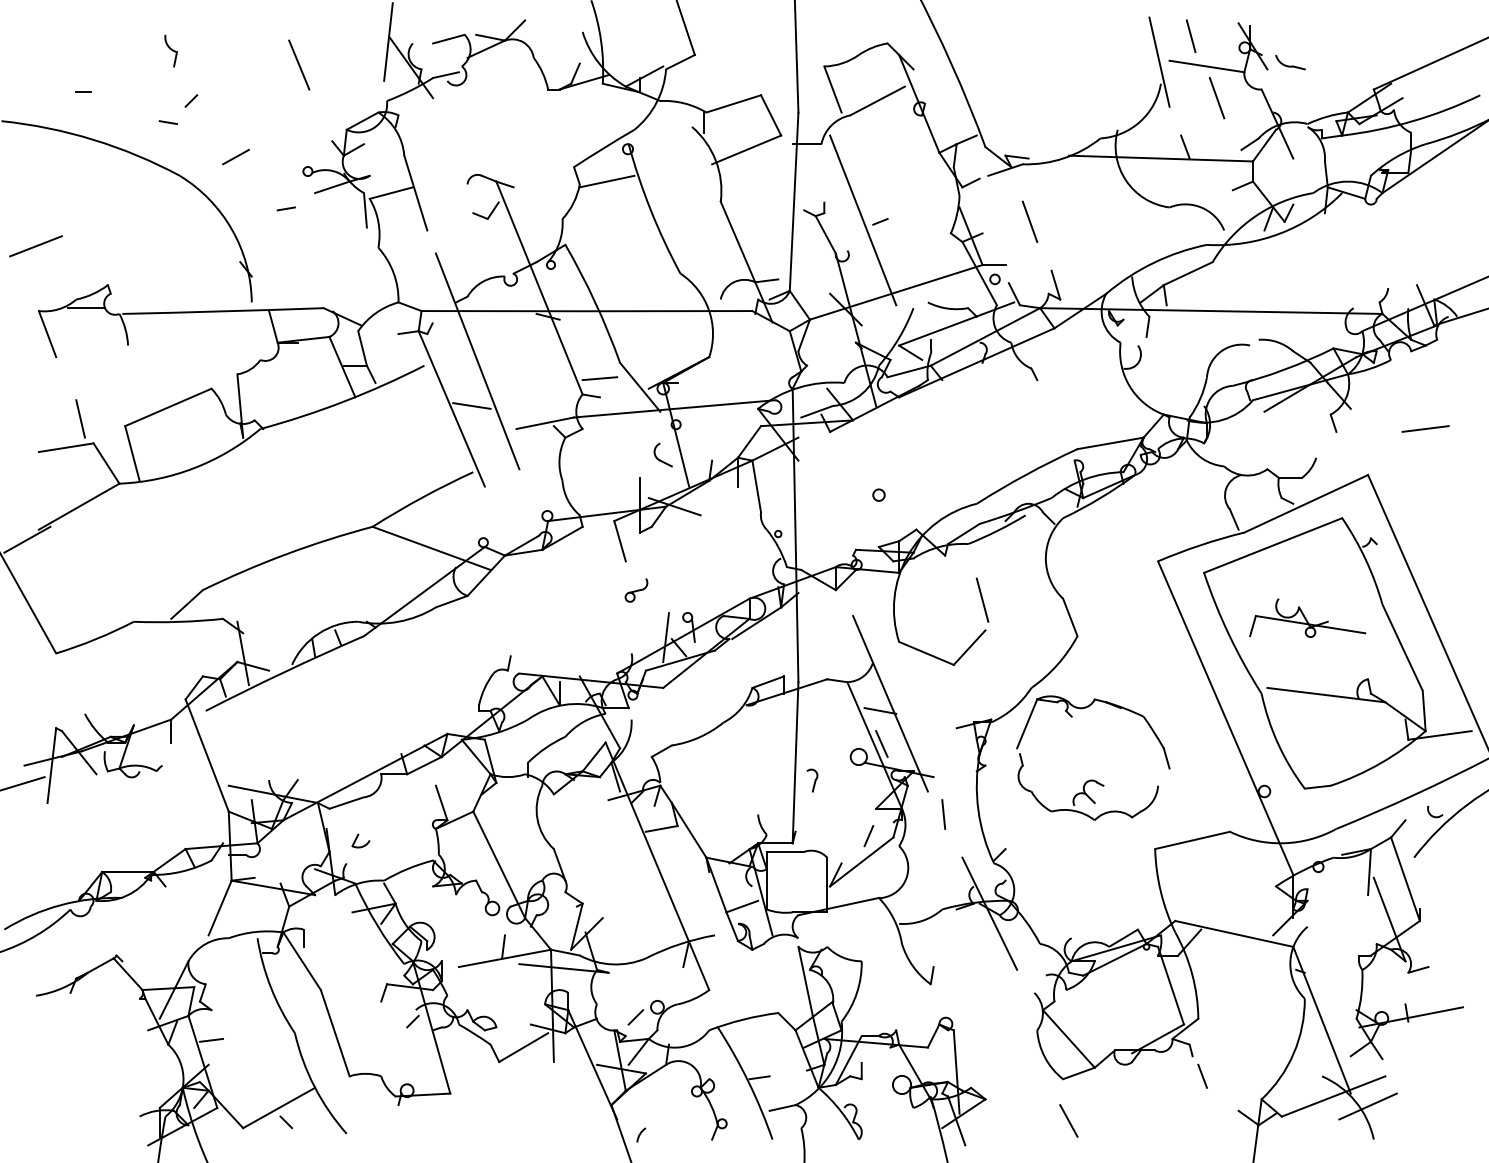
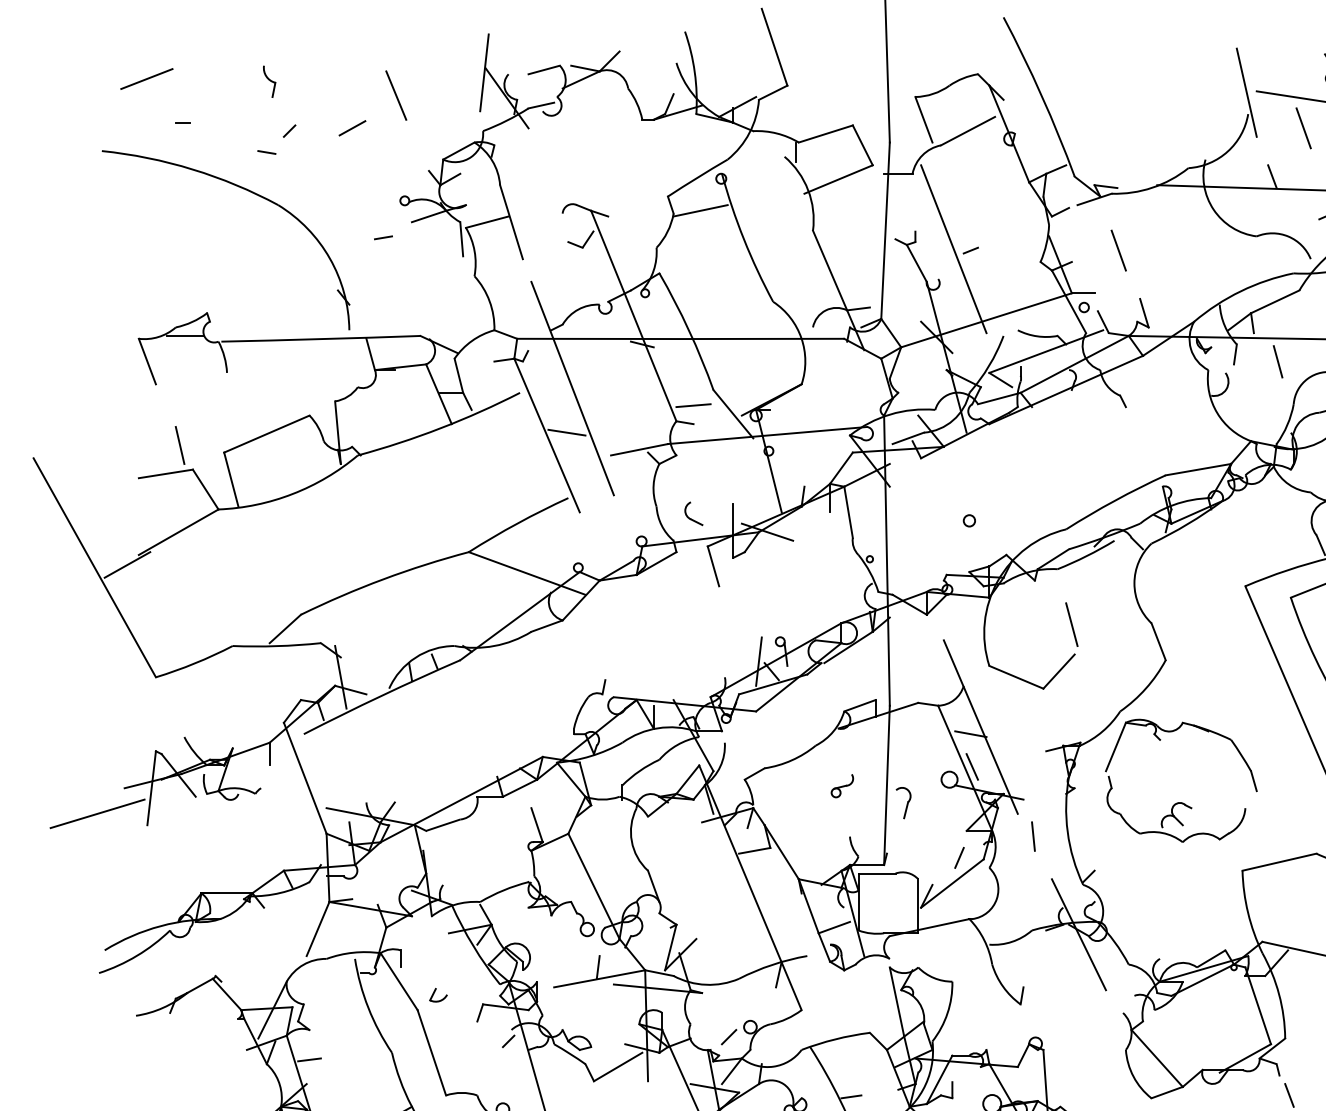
line: (1190, 35) -> (1277, 361), moved
line: (235, 156) -> (352, 127), moved
line: (35, 246) -> (146, 79), moved
part: (662, 454) -> (693, 513), moved
part: (636, 590) -> (842, 786), moved
part: (812, 780) -> (903, 802), size x1.4
part: (360, 840) -> (438, 994), moved

